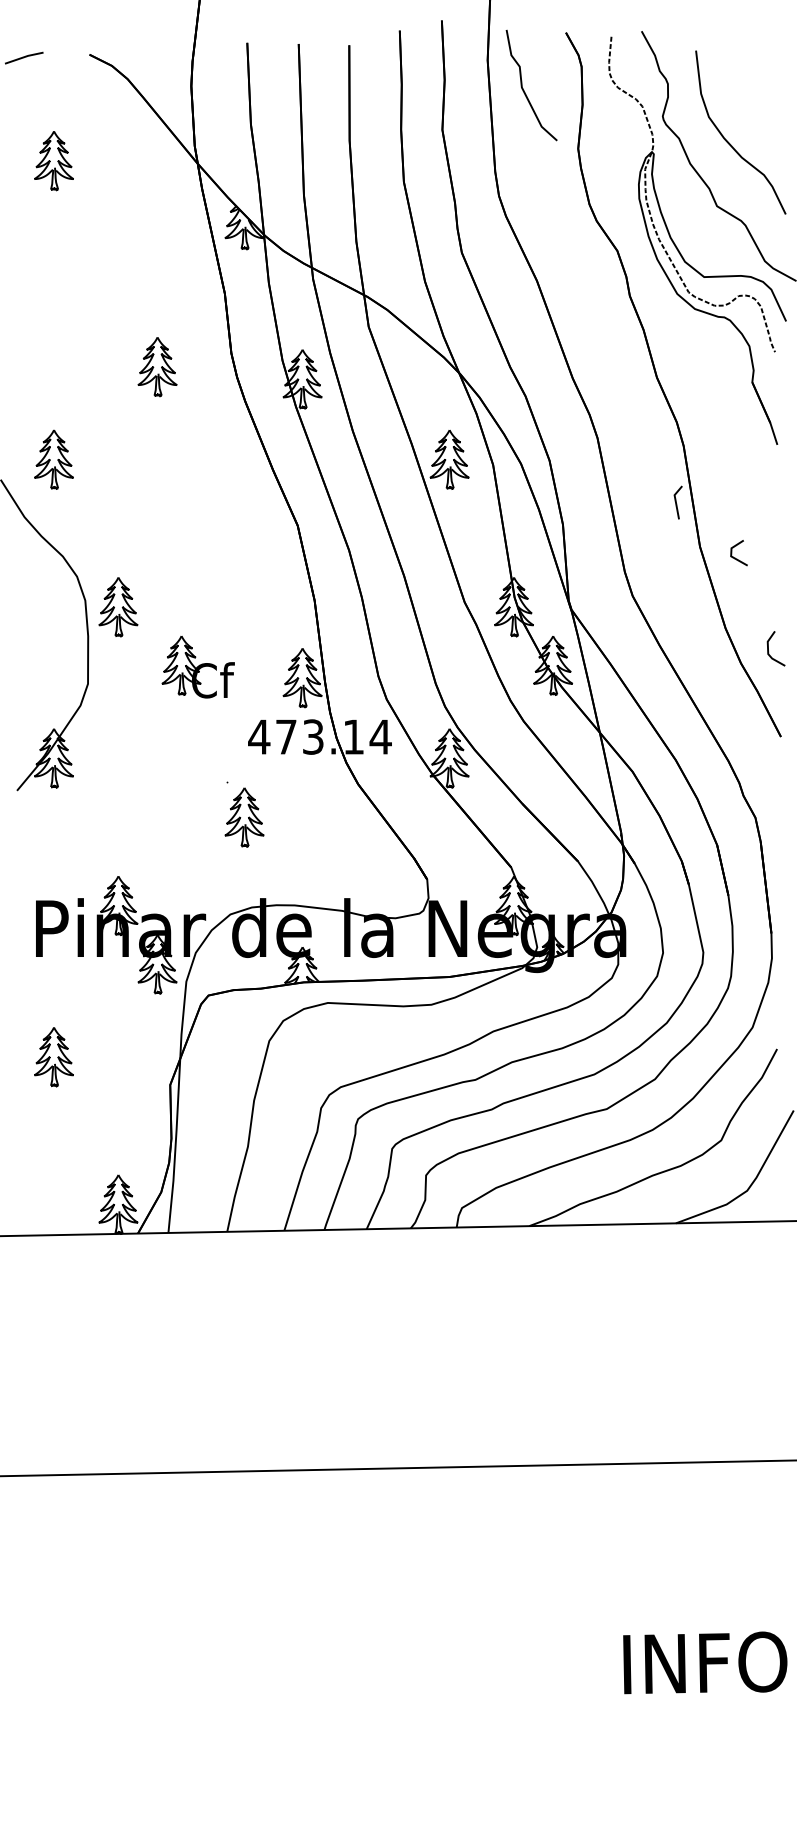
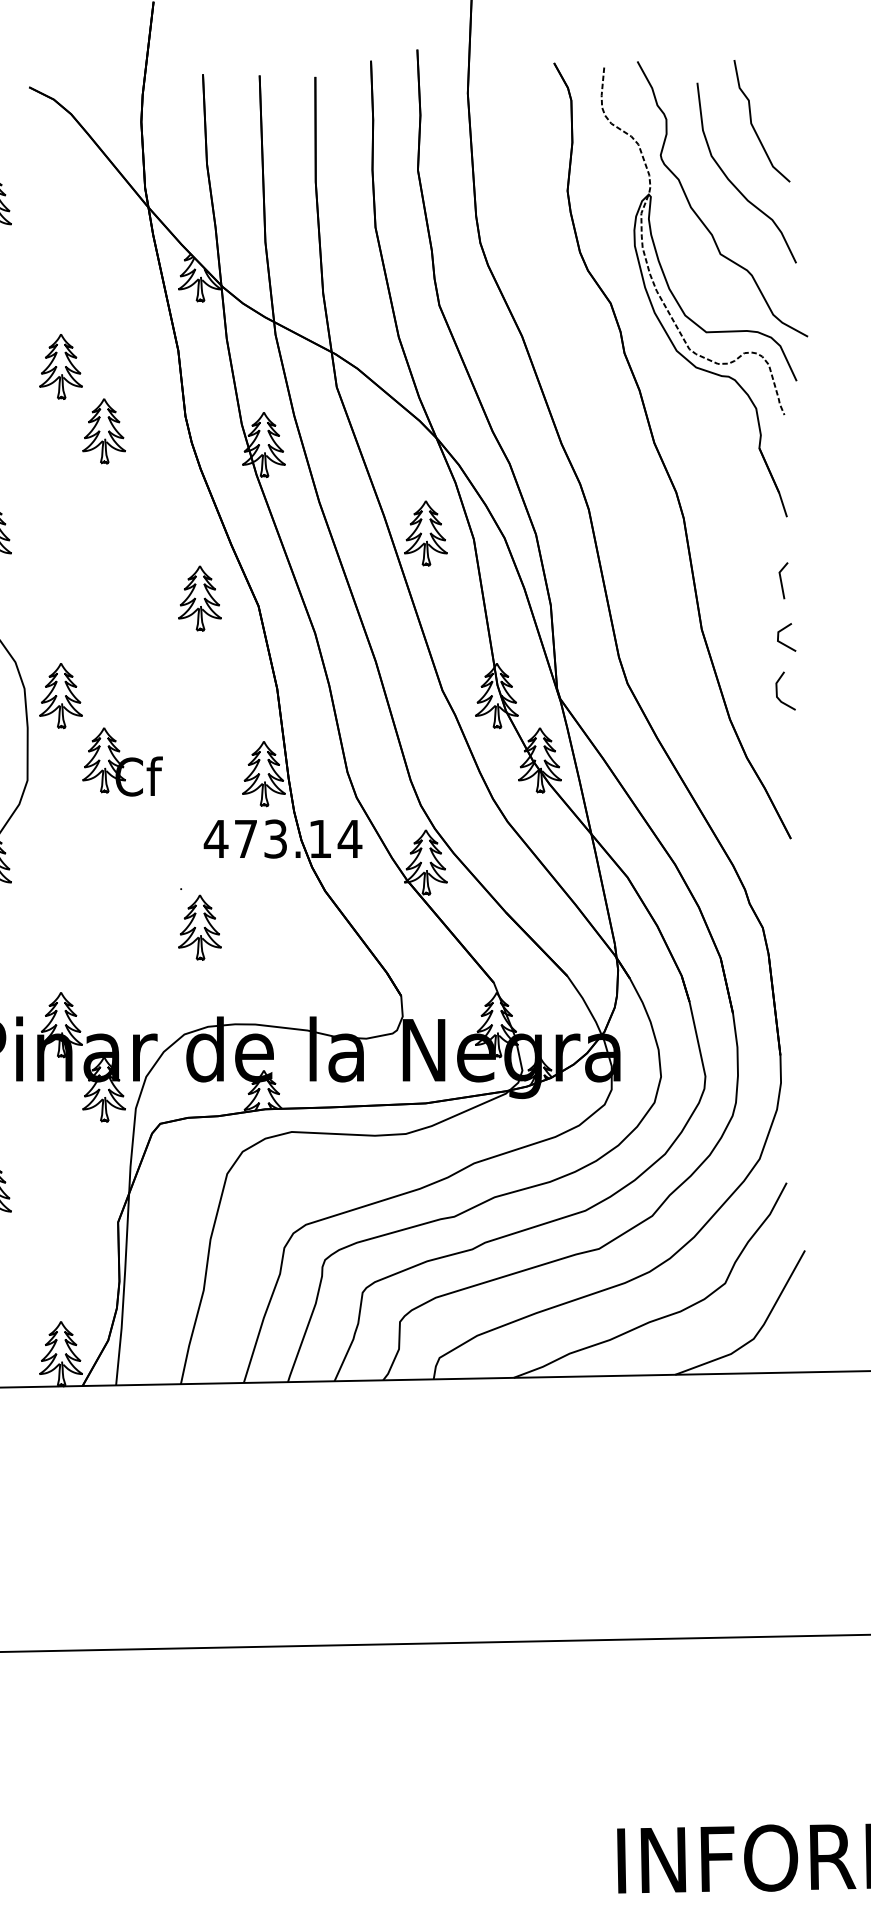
curve: (523, 88) -> (752, 124), moved
part: (118, 308) -> (61, 366), added
line: (676, 502) -> (781, 580), moved
part: (244, 518) -> (199, 598), added
line: (735, 557) -> (782, 642), moved
line: (768, 648) -> (777, 690), moved
part: (197, 666) -> (121, 761), moved

